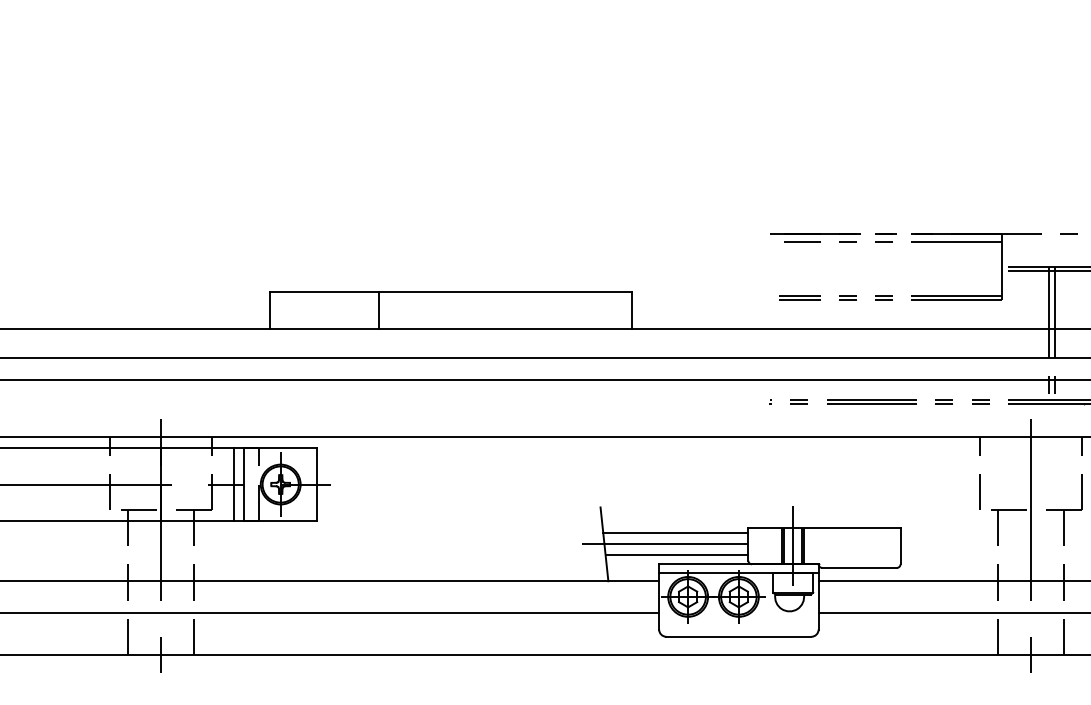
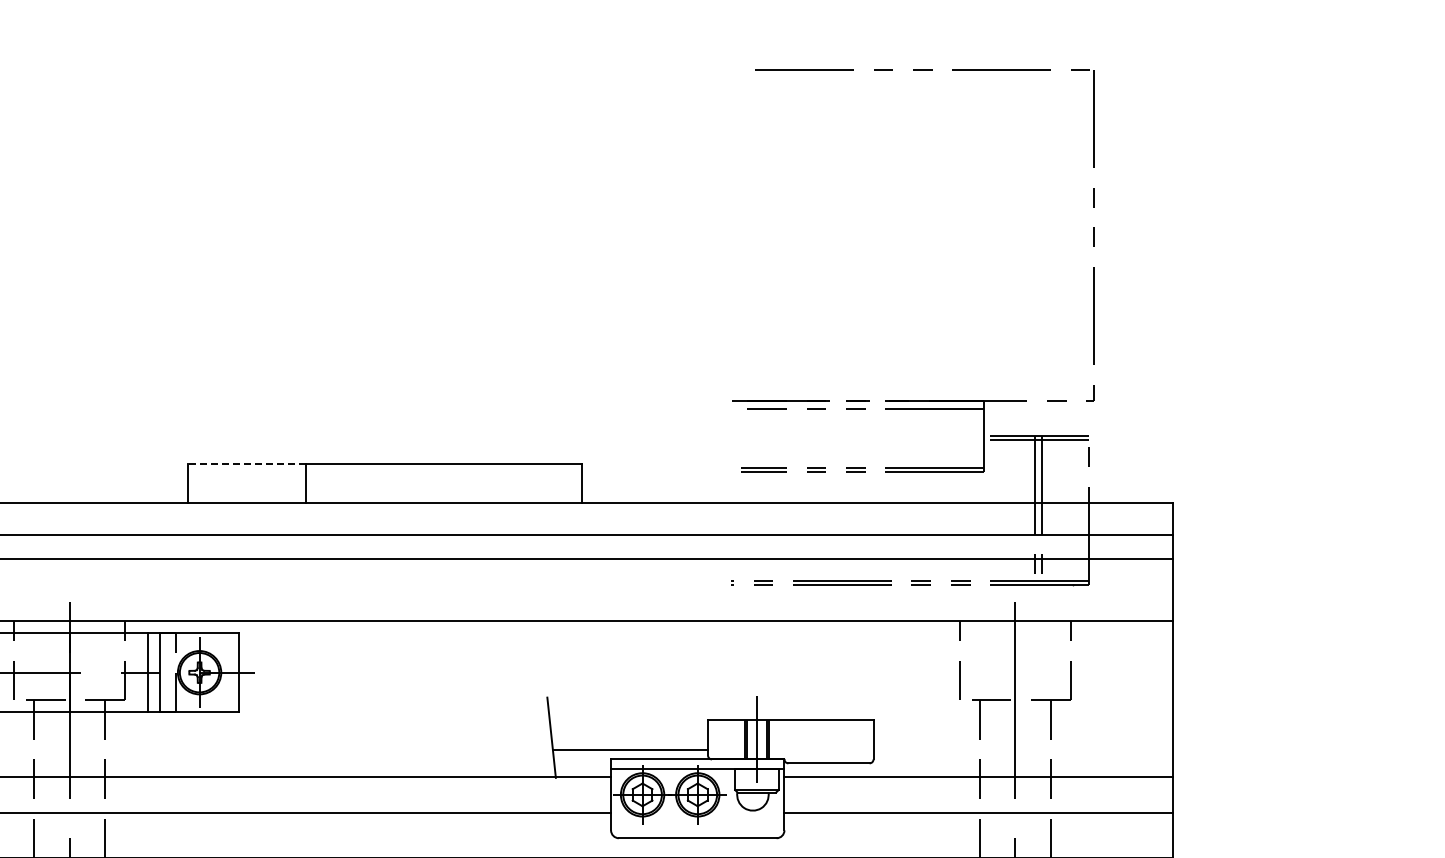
line: (323, 292) -> (246, 463), solid -> dashed
line: (676, 533) -> (629, 725), removed
line: (665, 544) -> (617, 737), removed

